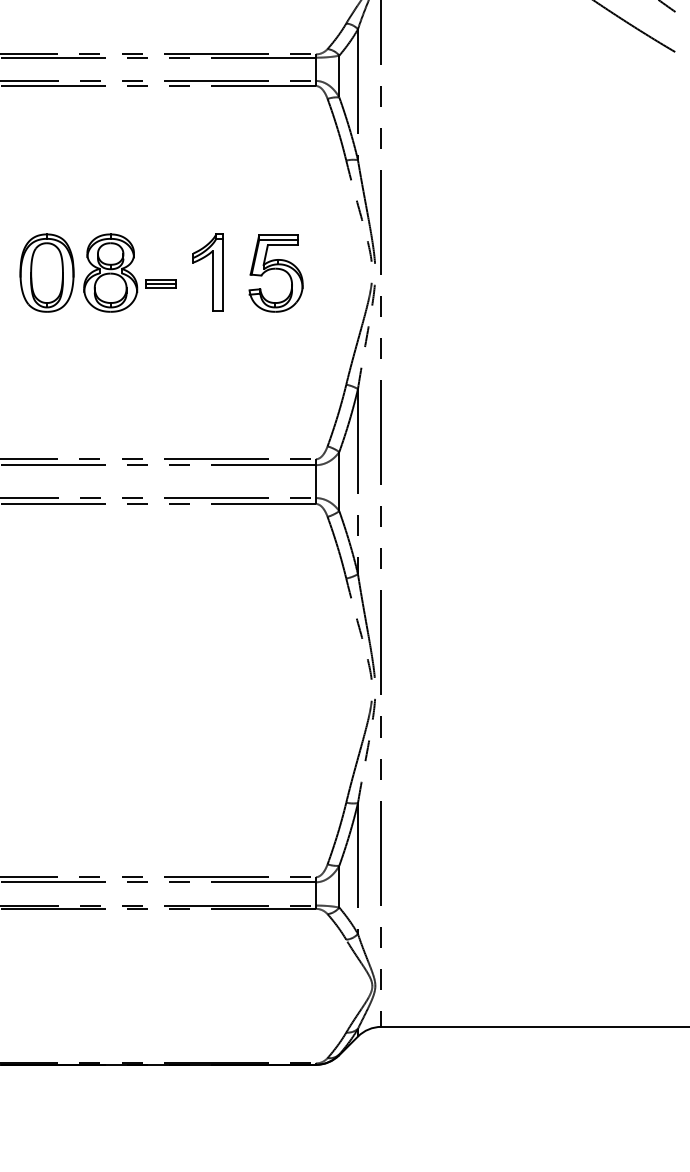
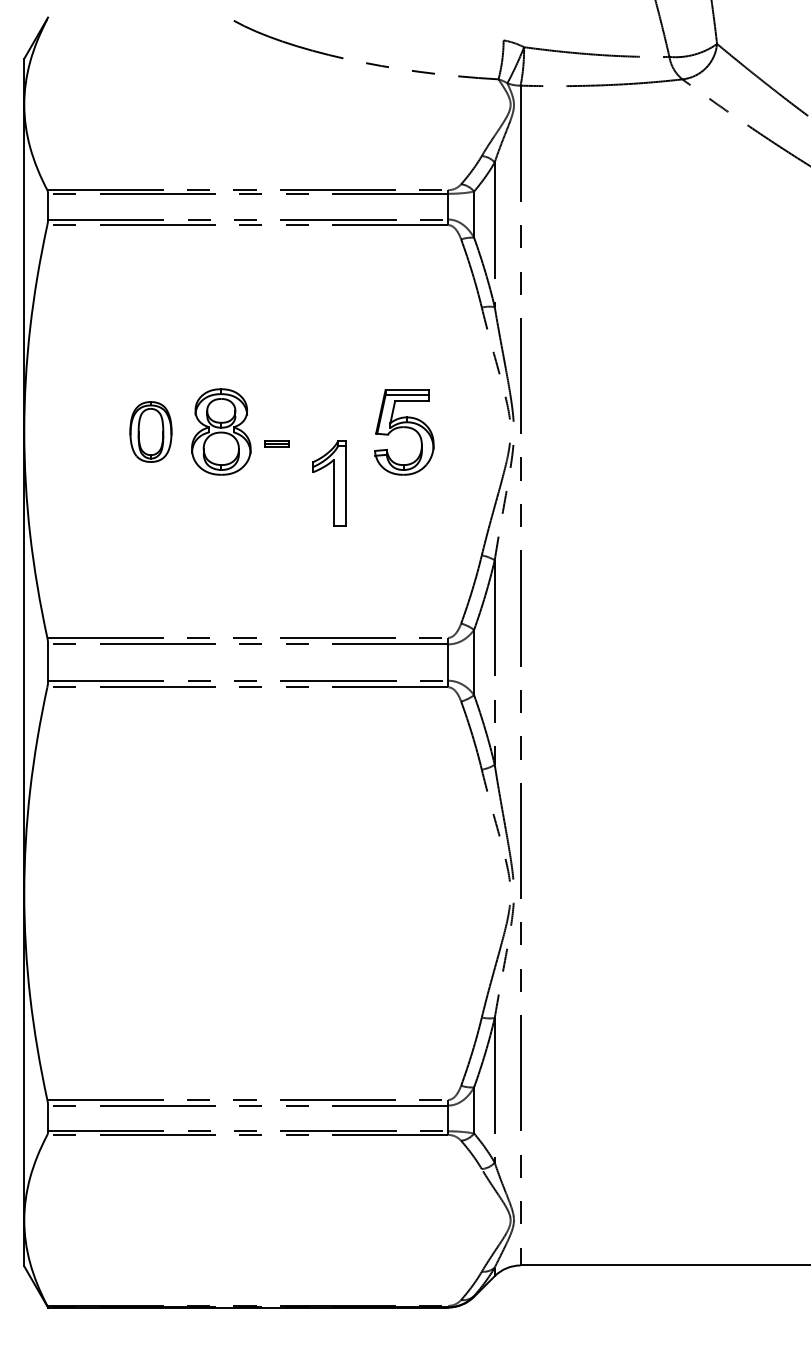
part: (46, 272) -> (150, 431), size x0.7
part: (208, 272) -> (329, 483), moved
part: (160, 283) -> (276, 443), size x0.7

